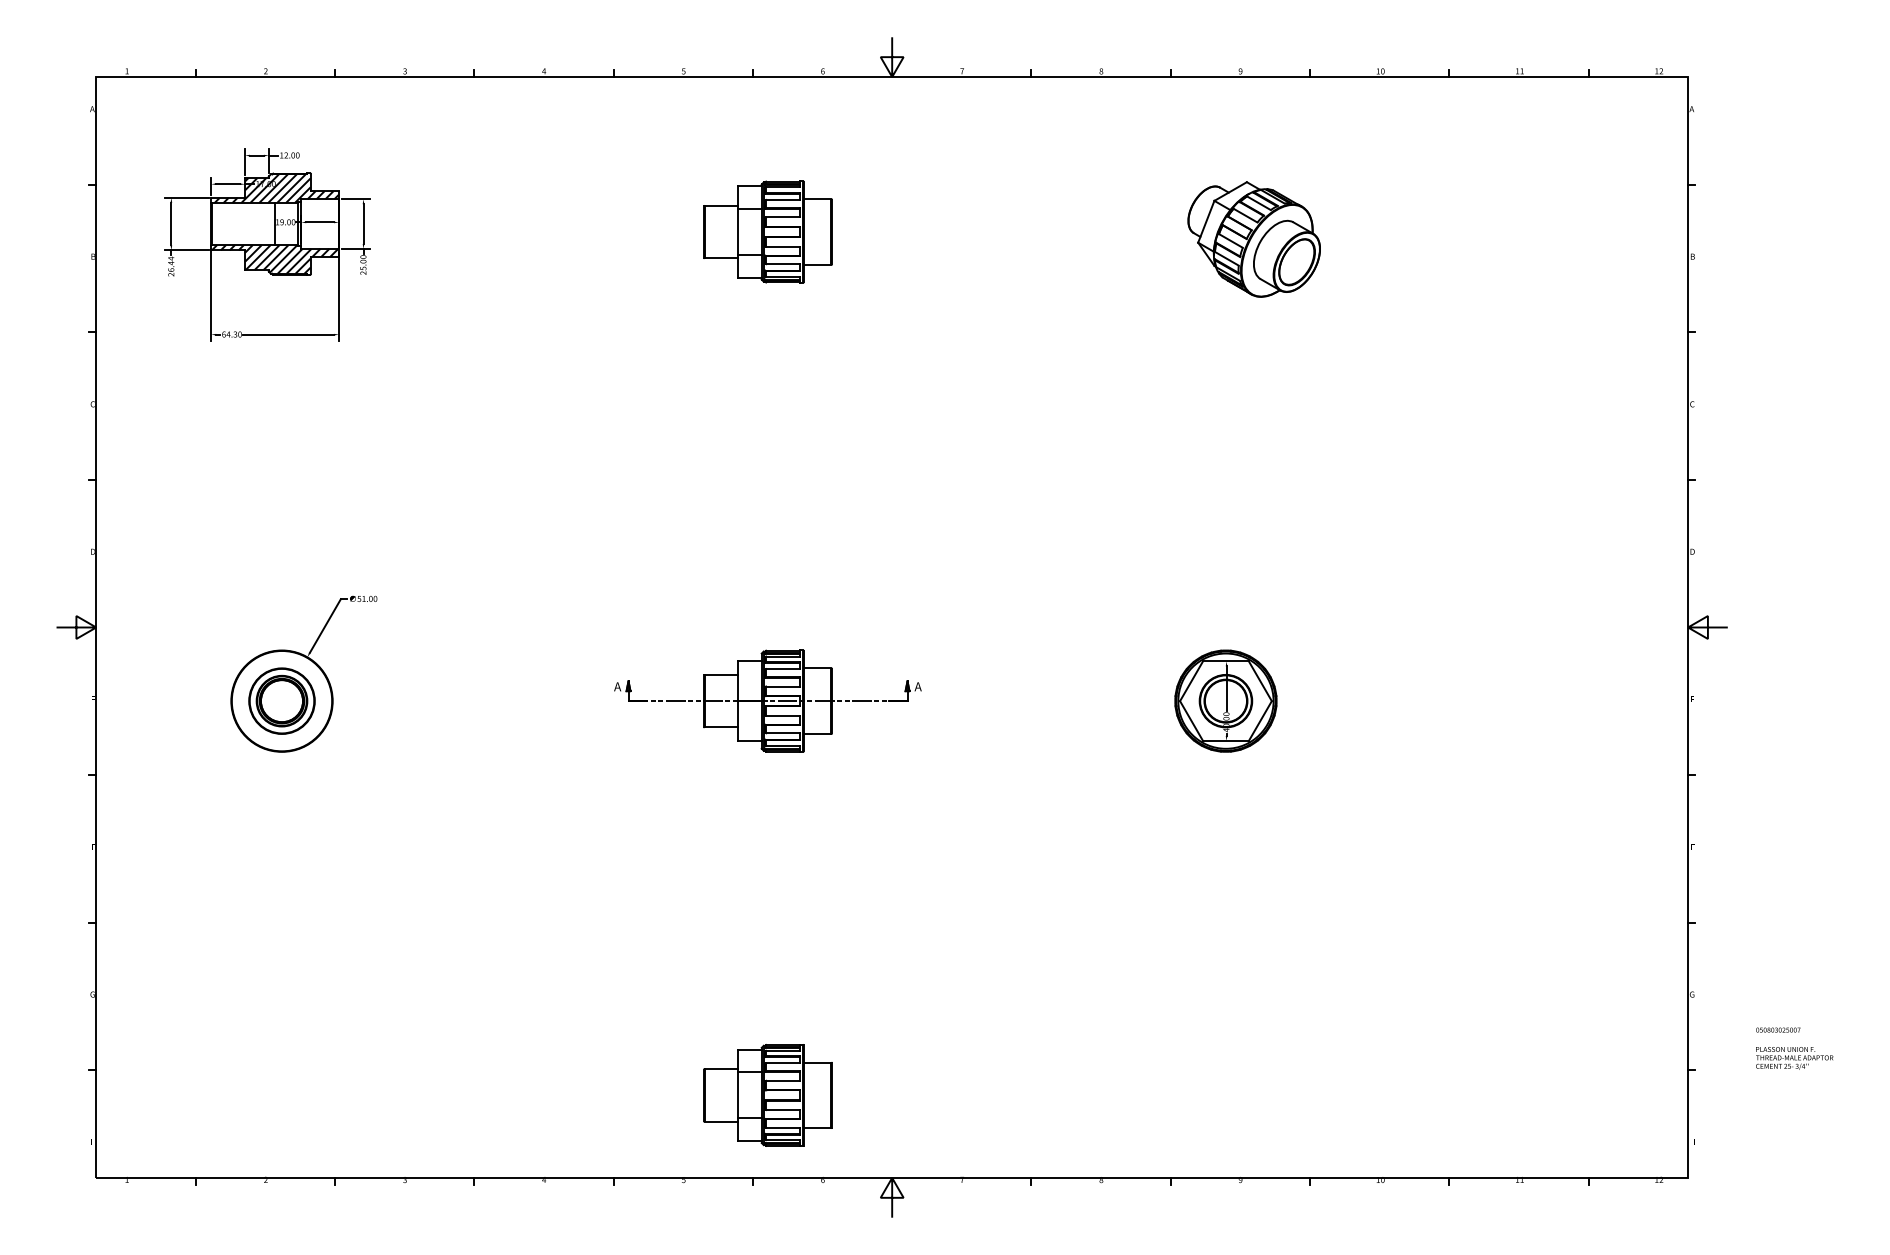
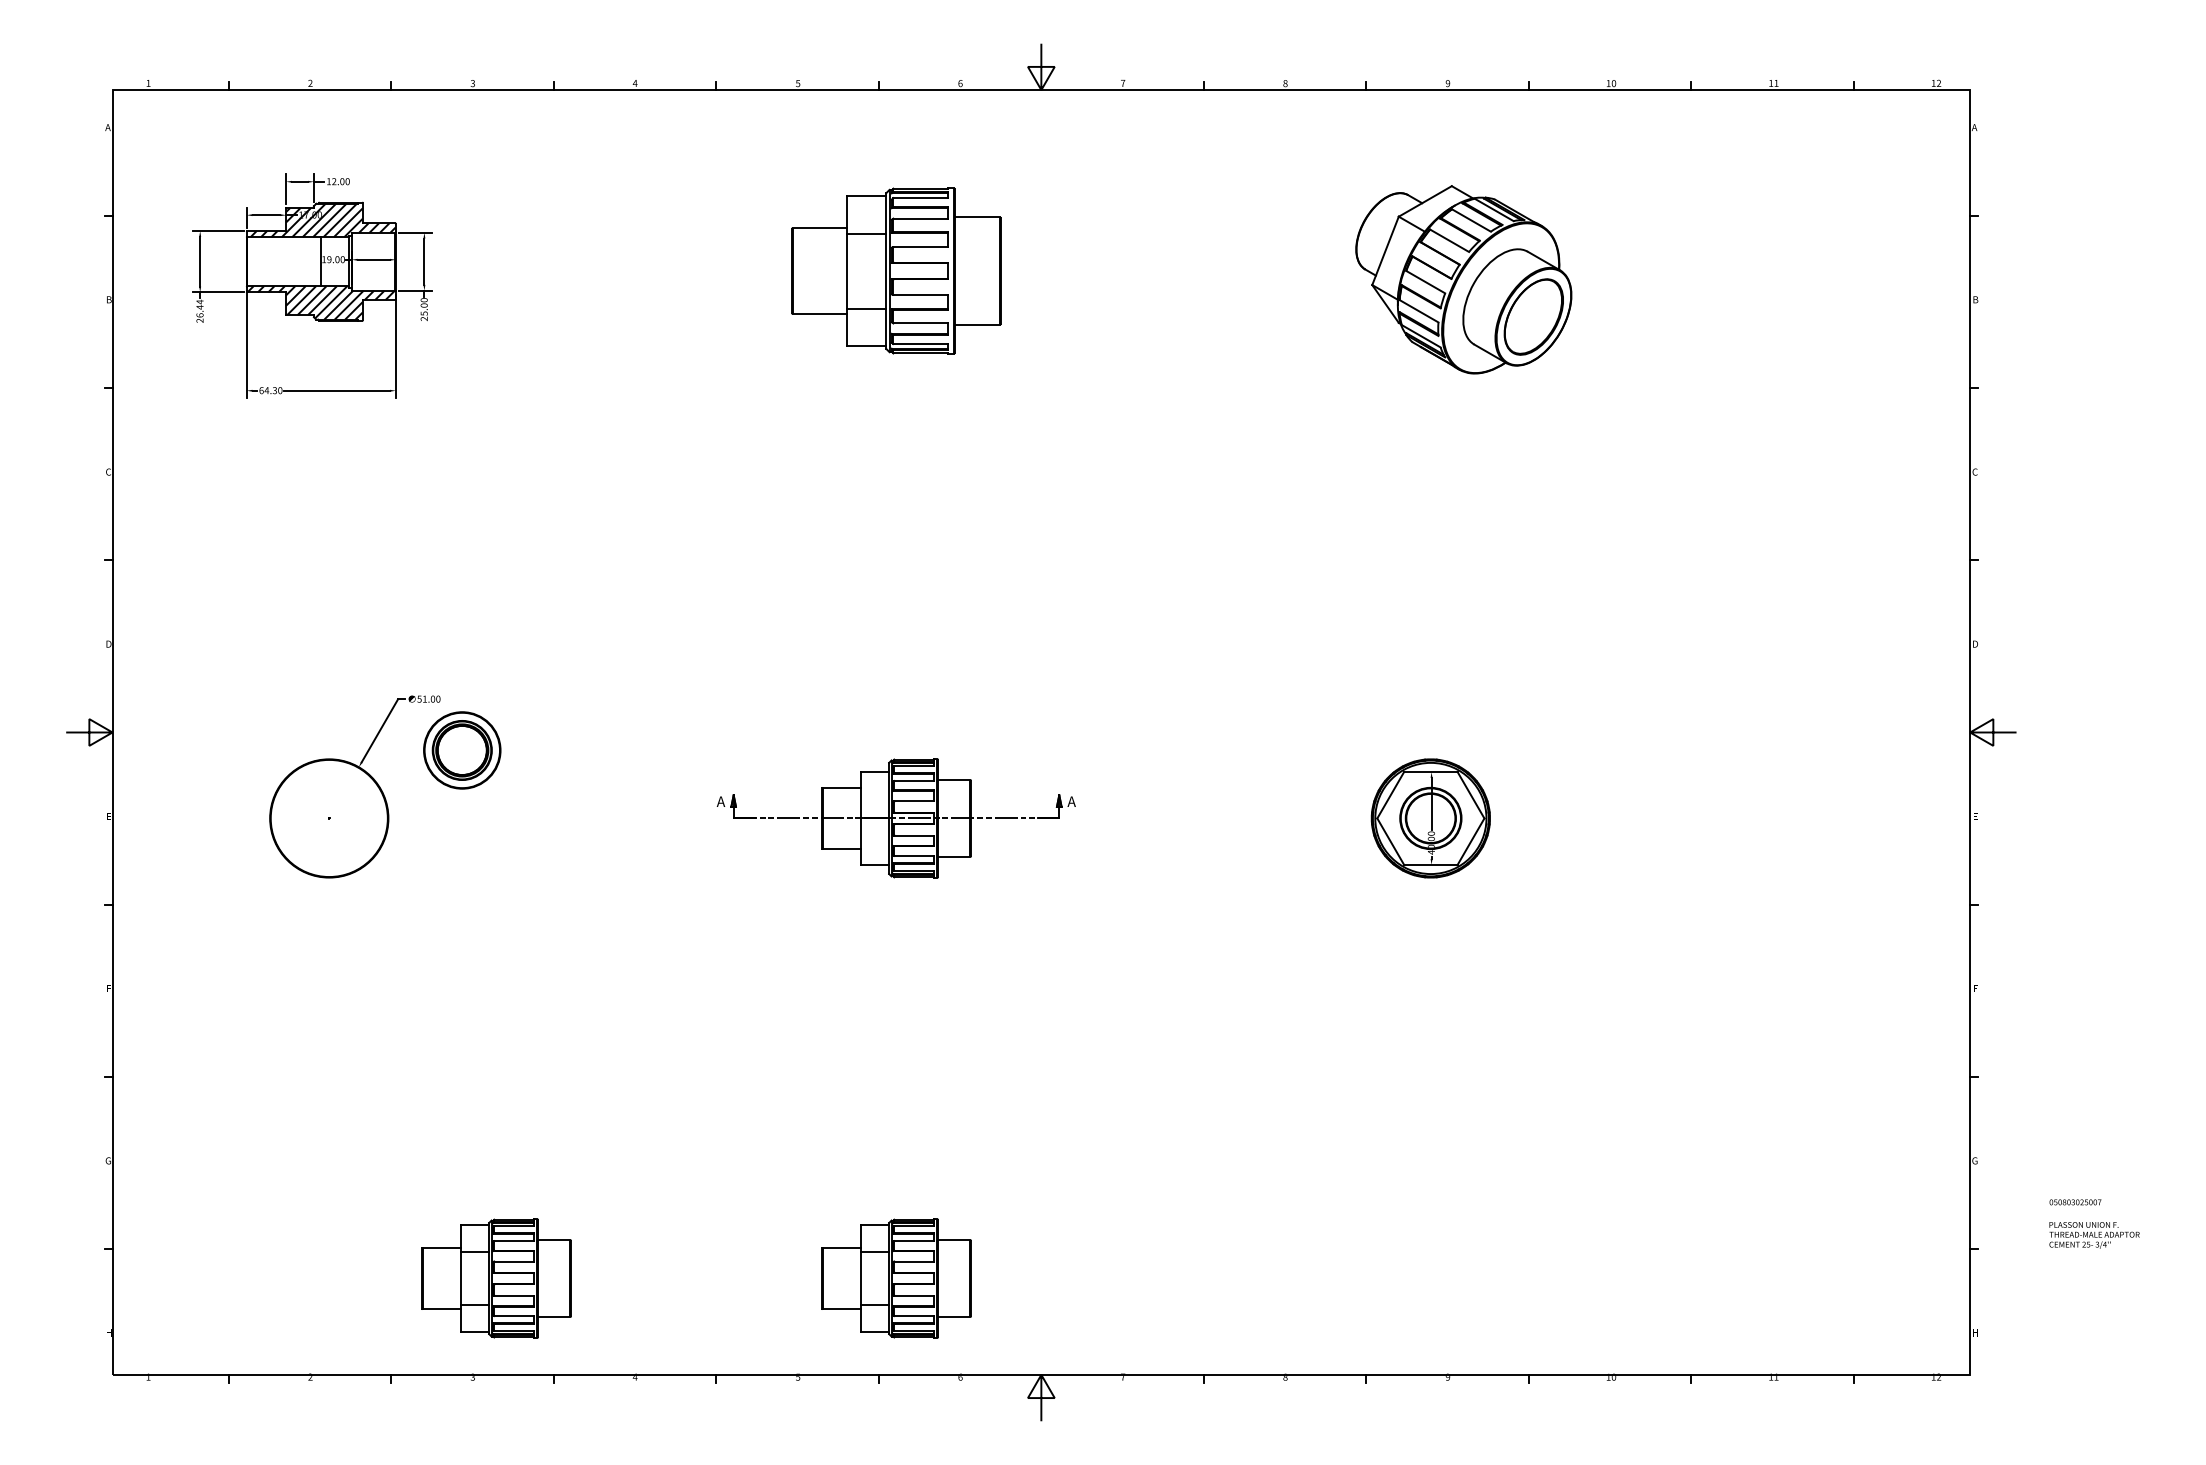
part: (768, 231) -> (896, 270), size x1.4
part: (1253, 239) -> (1463, 279), size x1.4
part: (282, 701) -> (462, 750), moved
part: (425, 1095) -> (496, 1278), added

